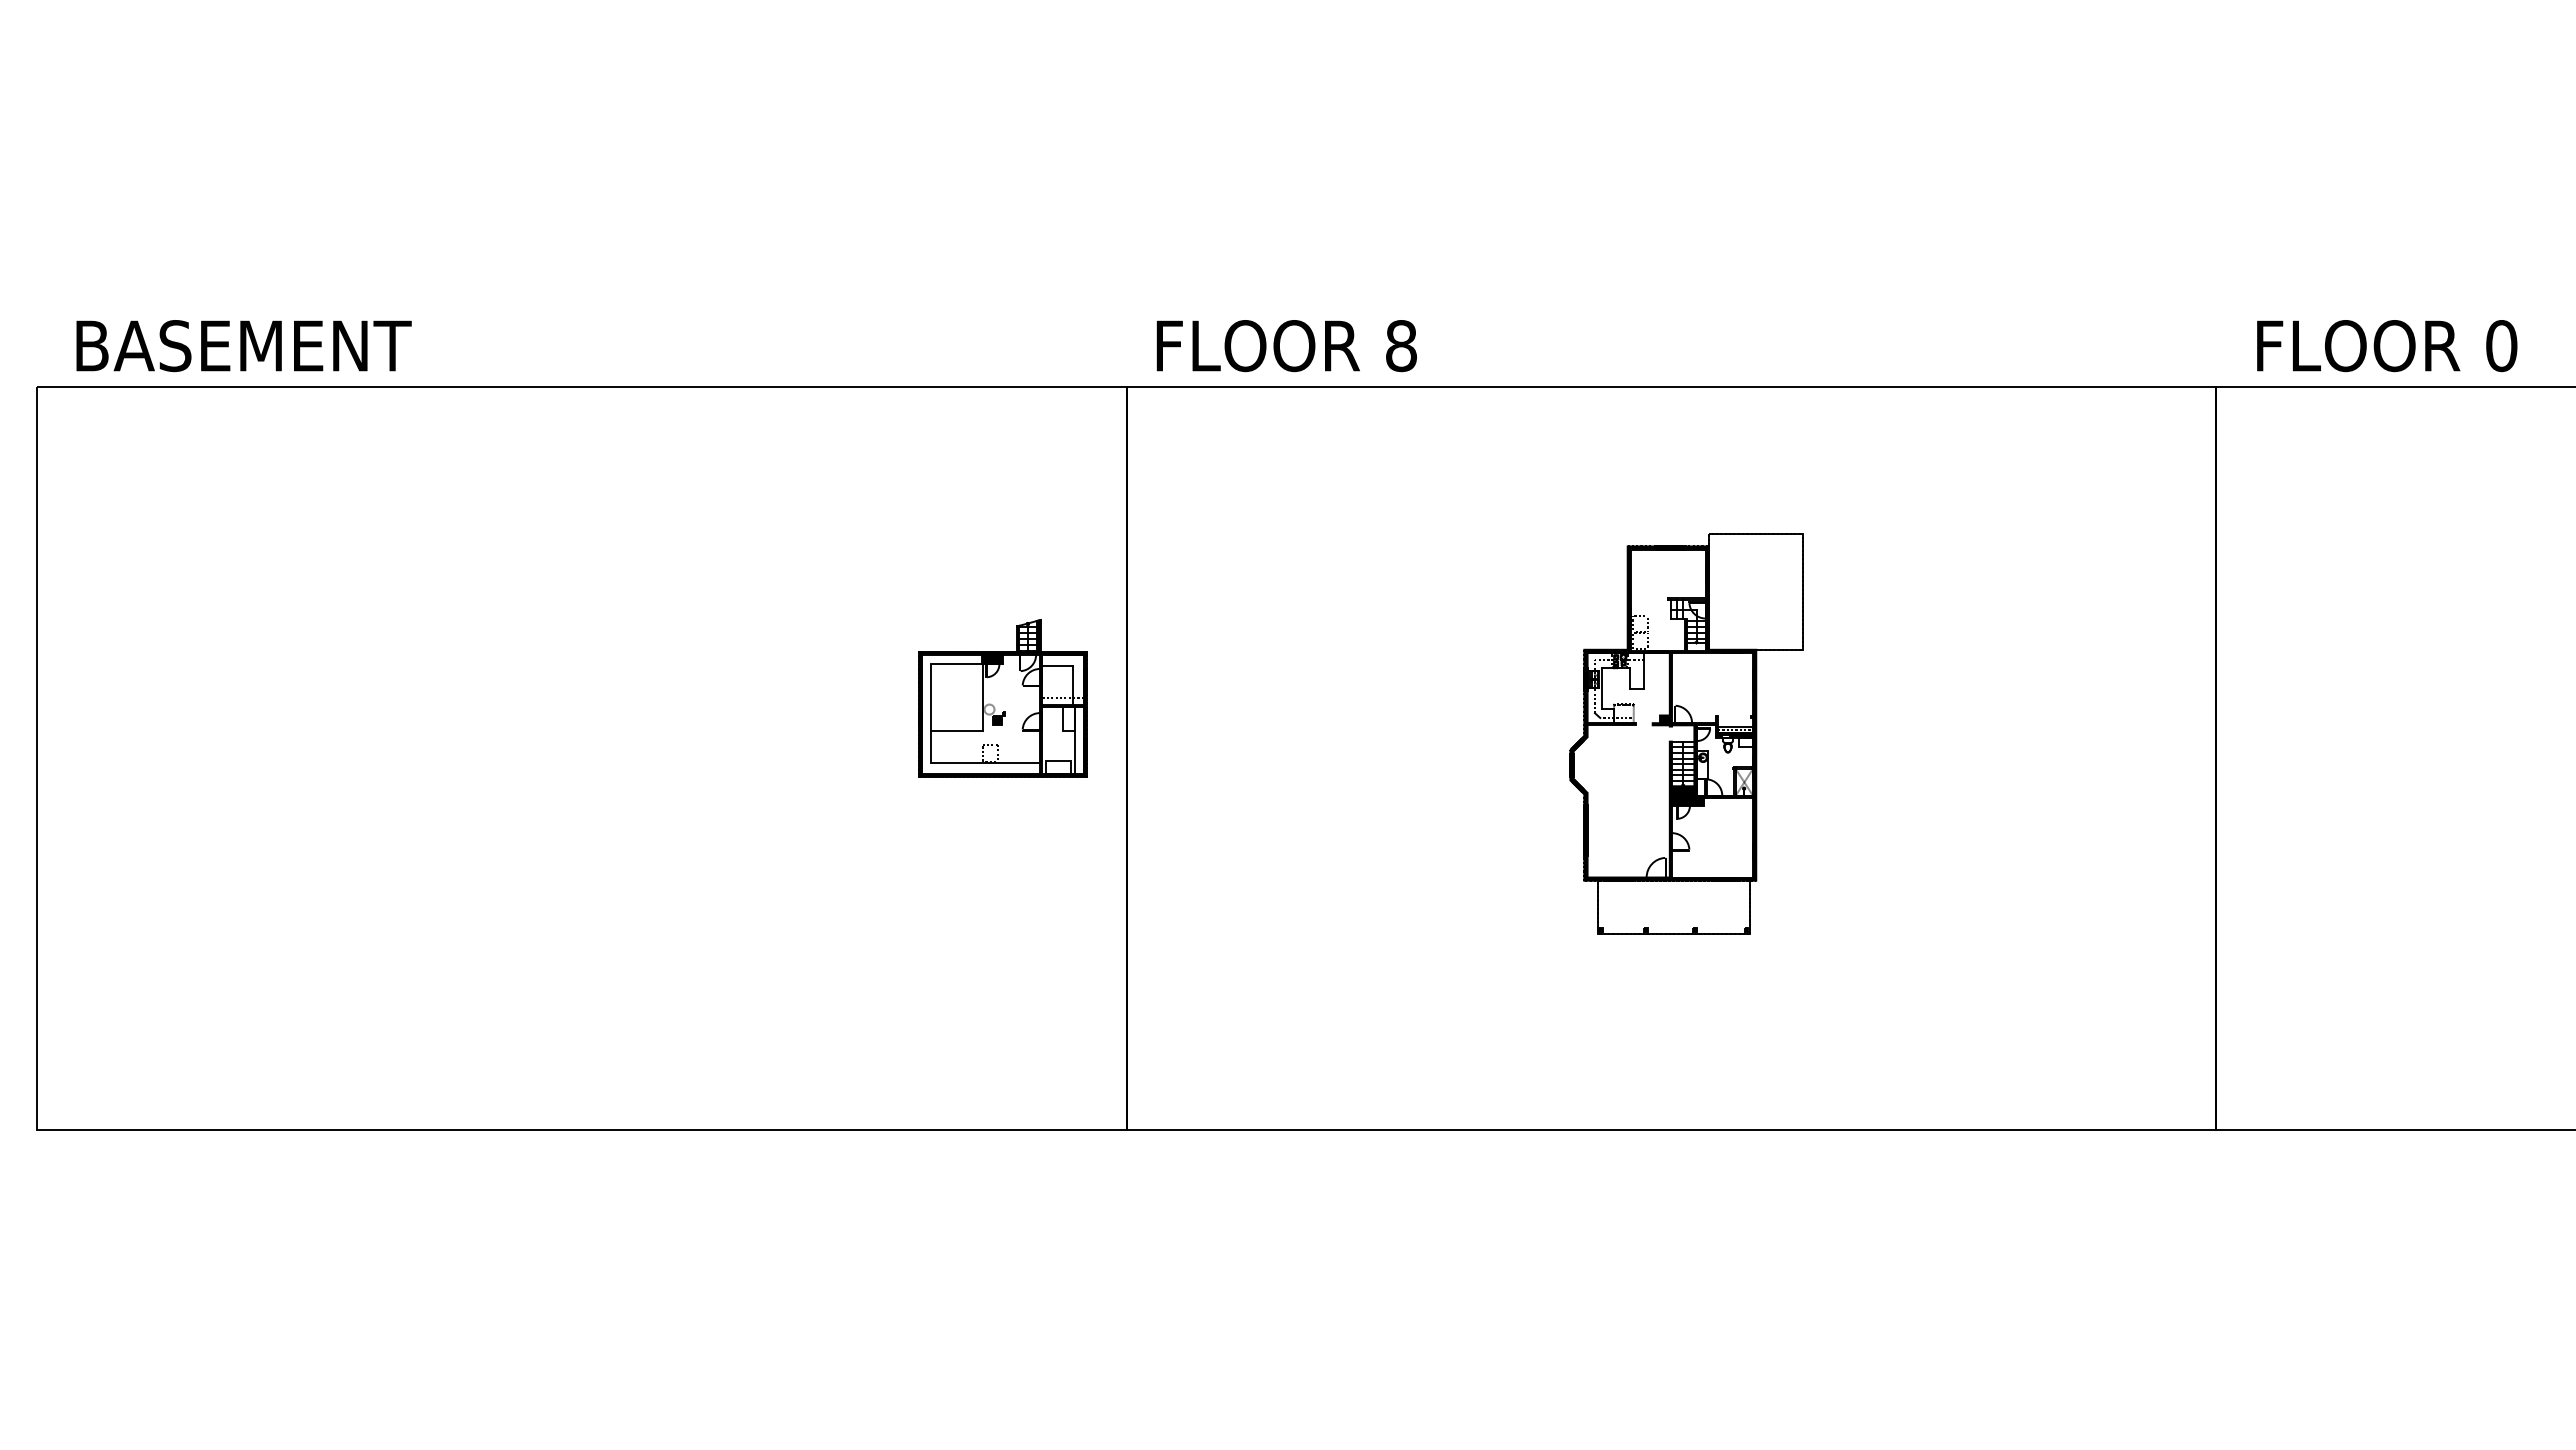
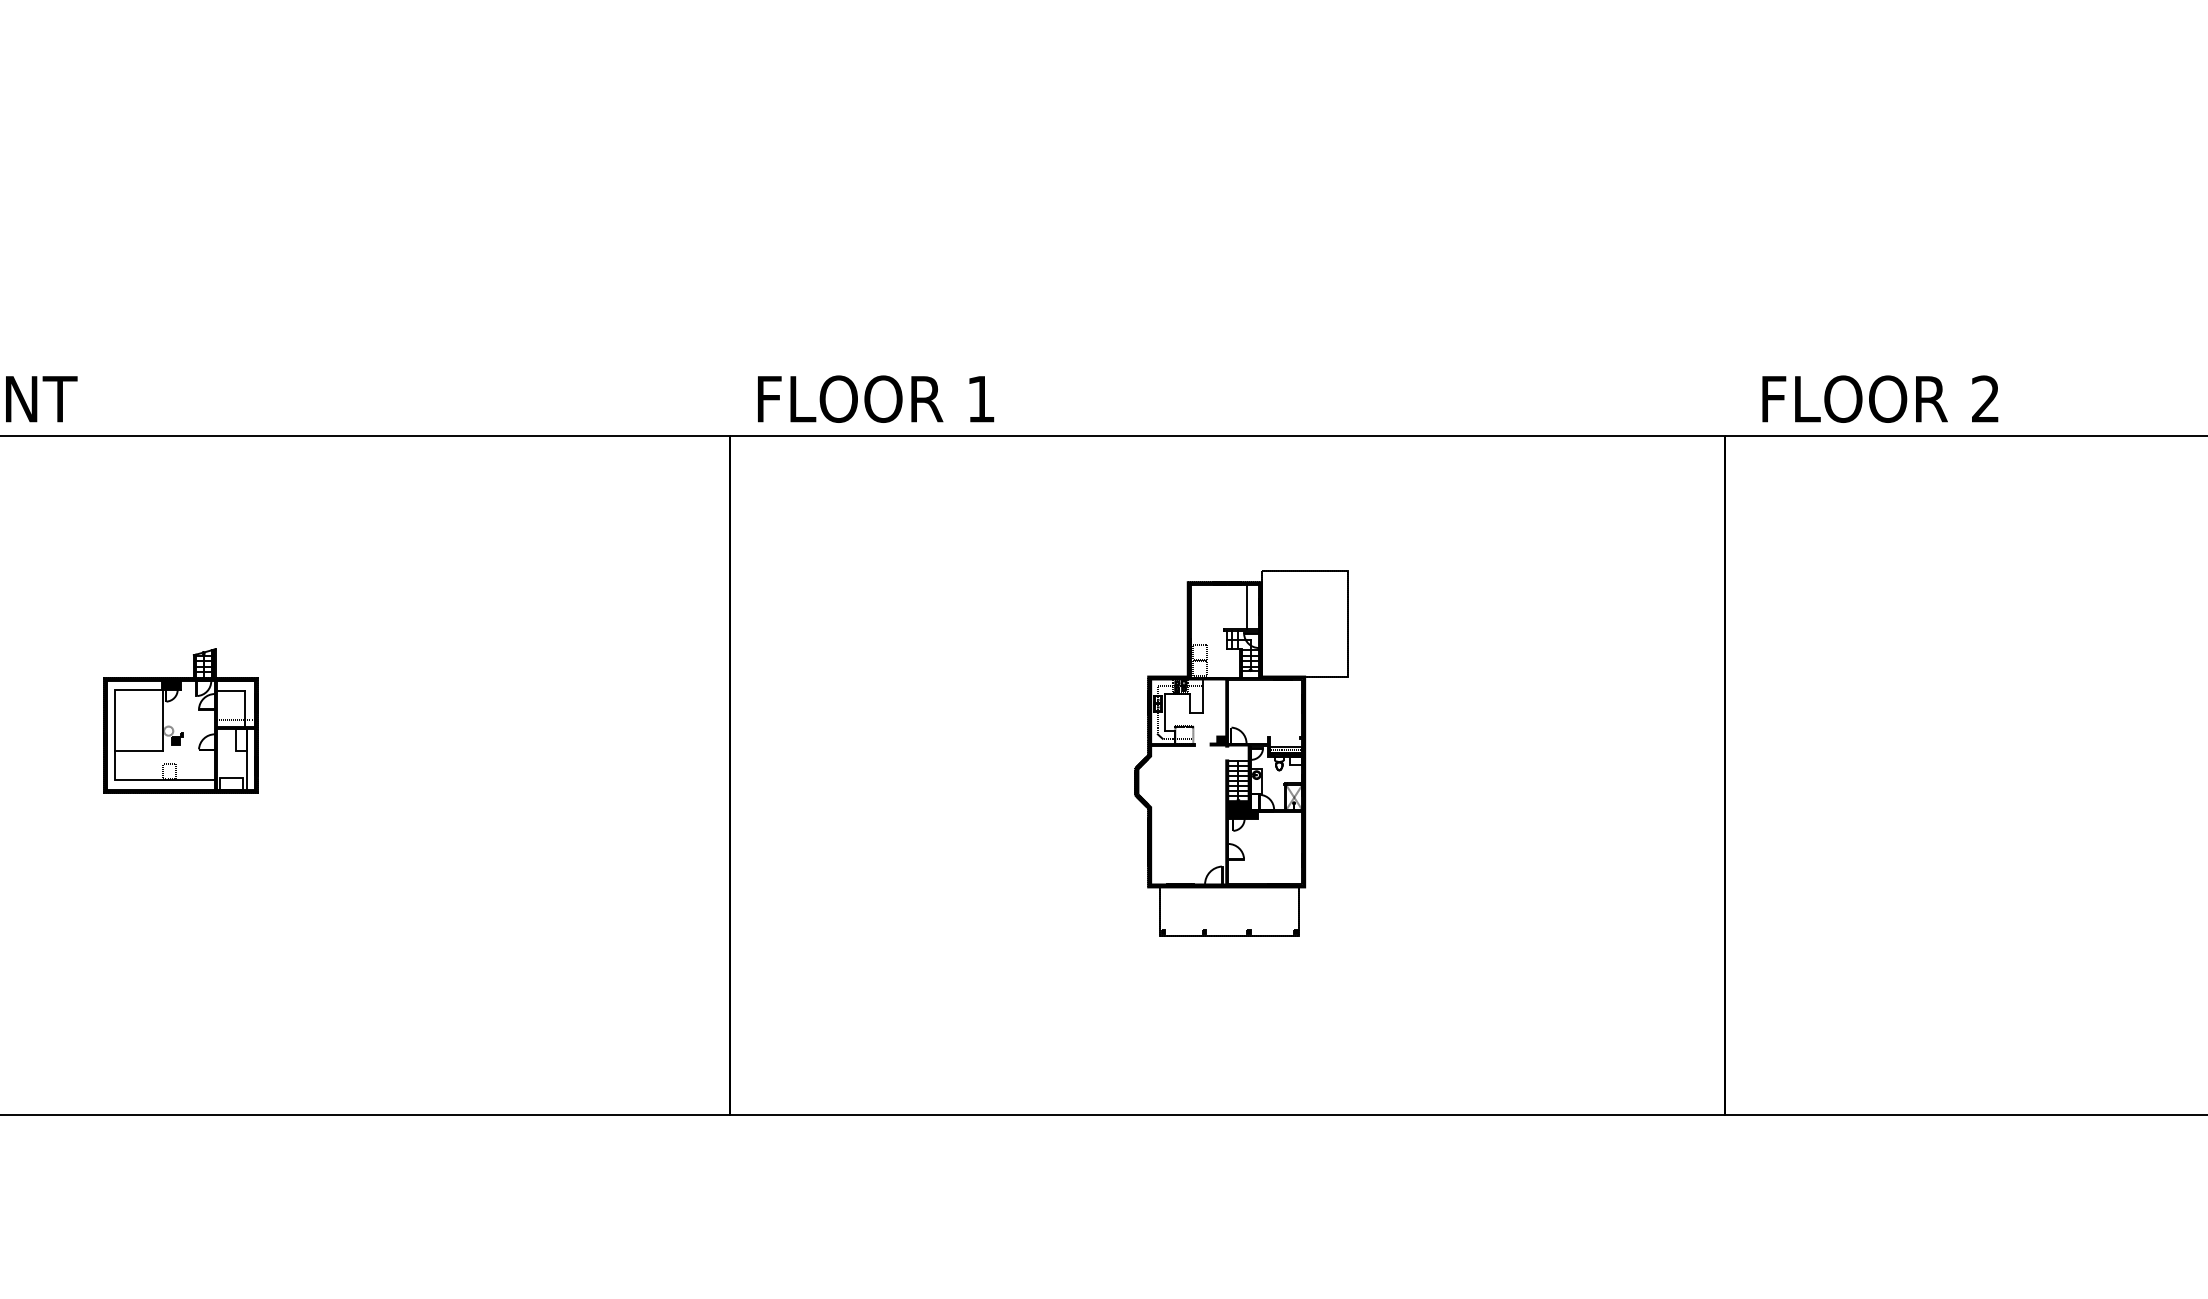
text: (1401, 346) -> (981, 399), 8 -> 1
text: (2501, 346) -> (1985, 399), 0 -> 2
line: (1692, 573) -> (1246, 606), added
part: (1002, 698) -> (180, 721), moved

